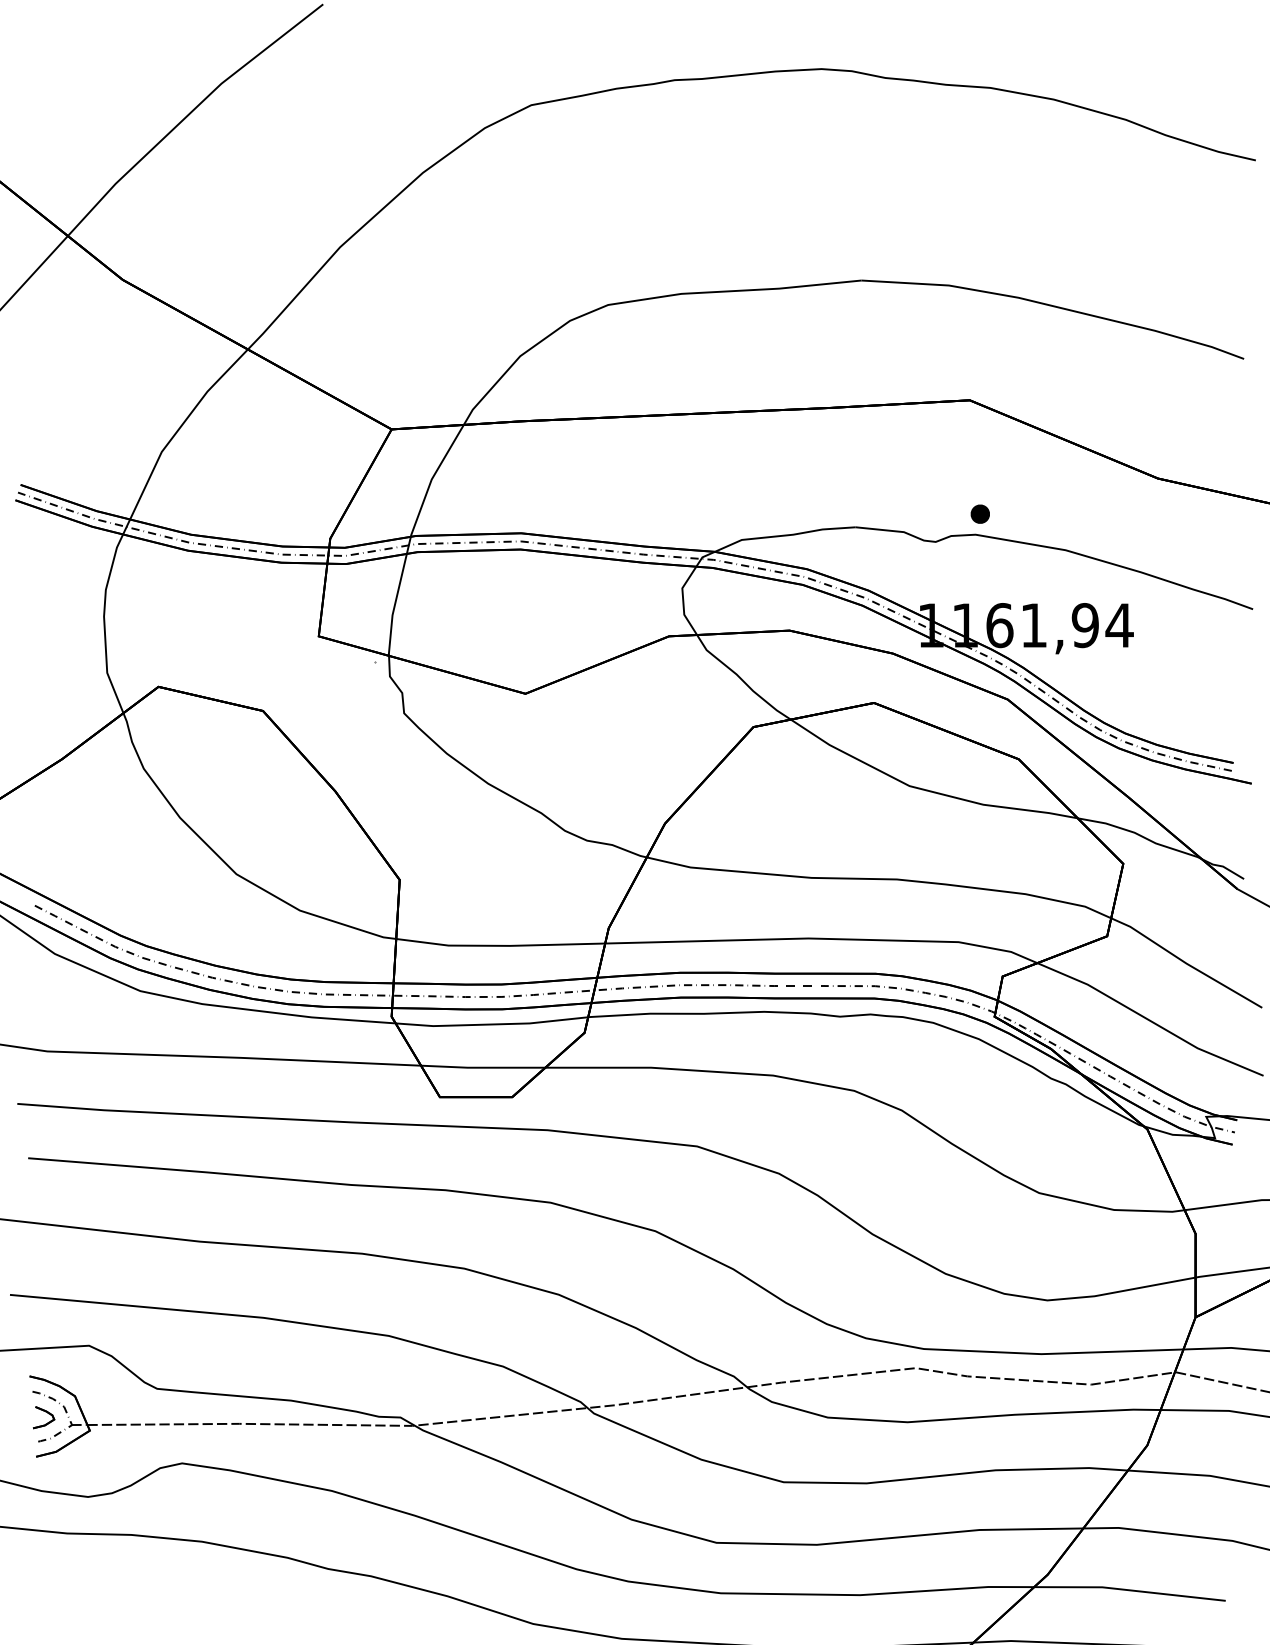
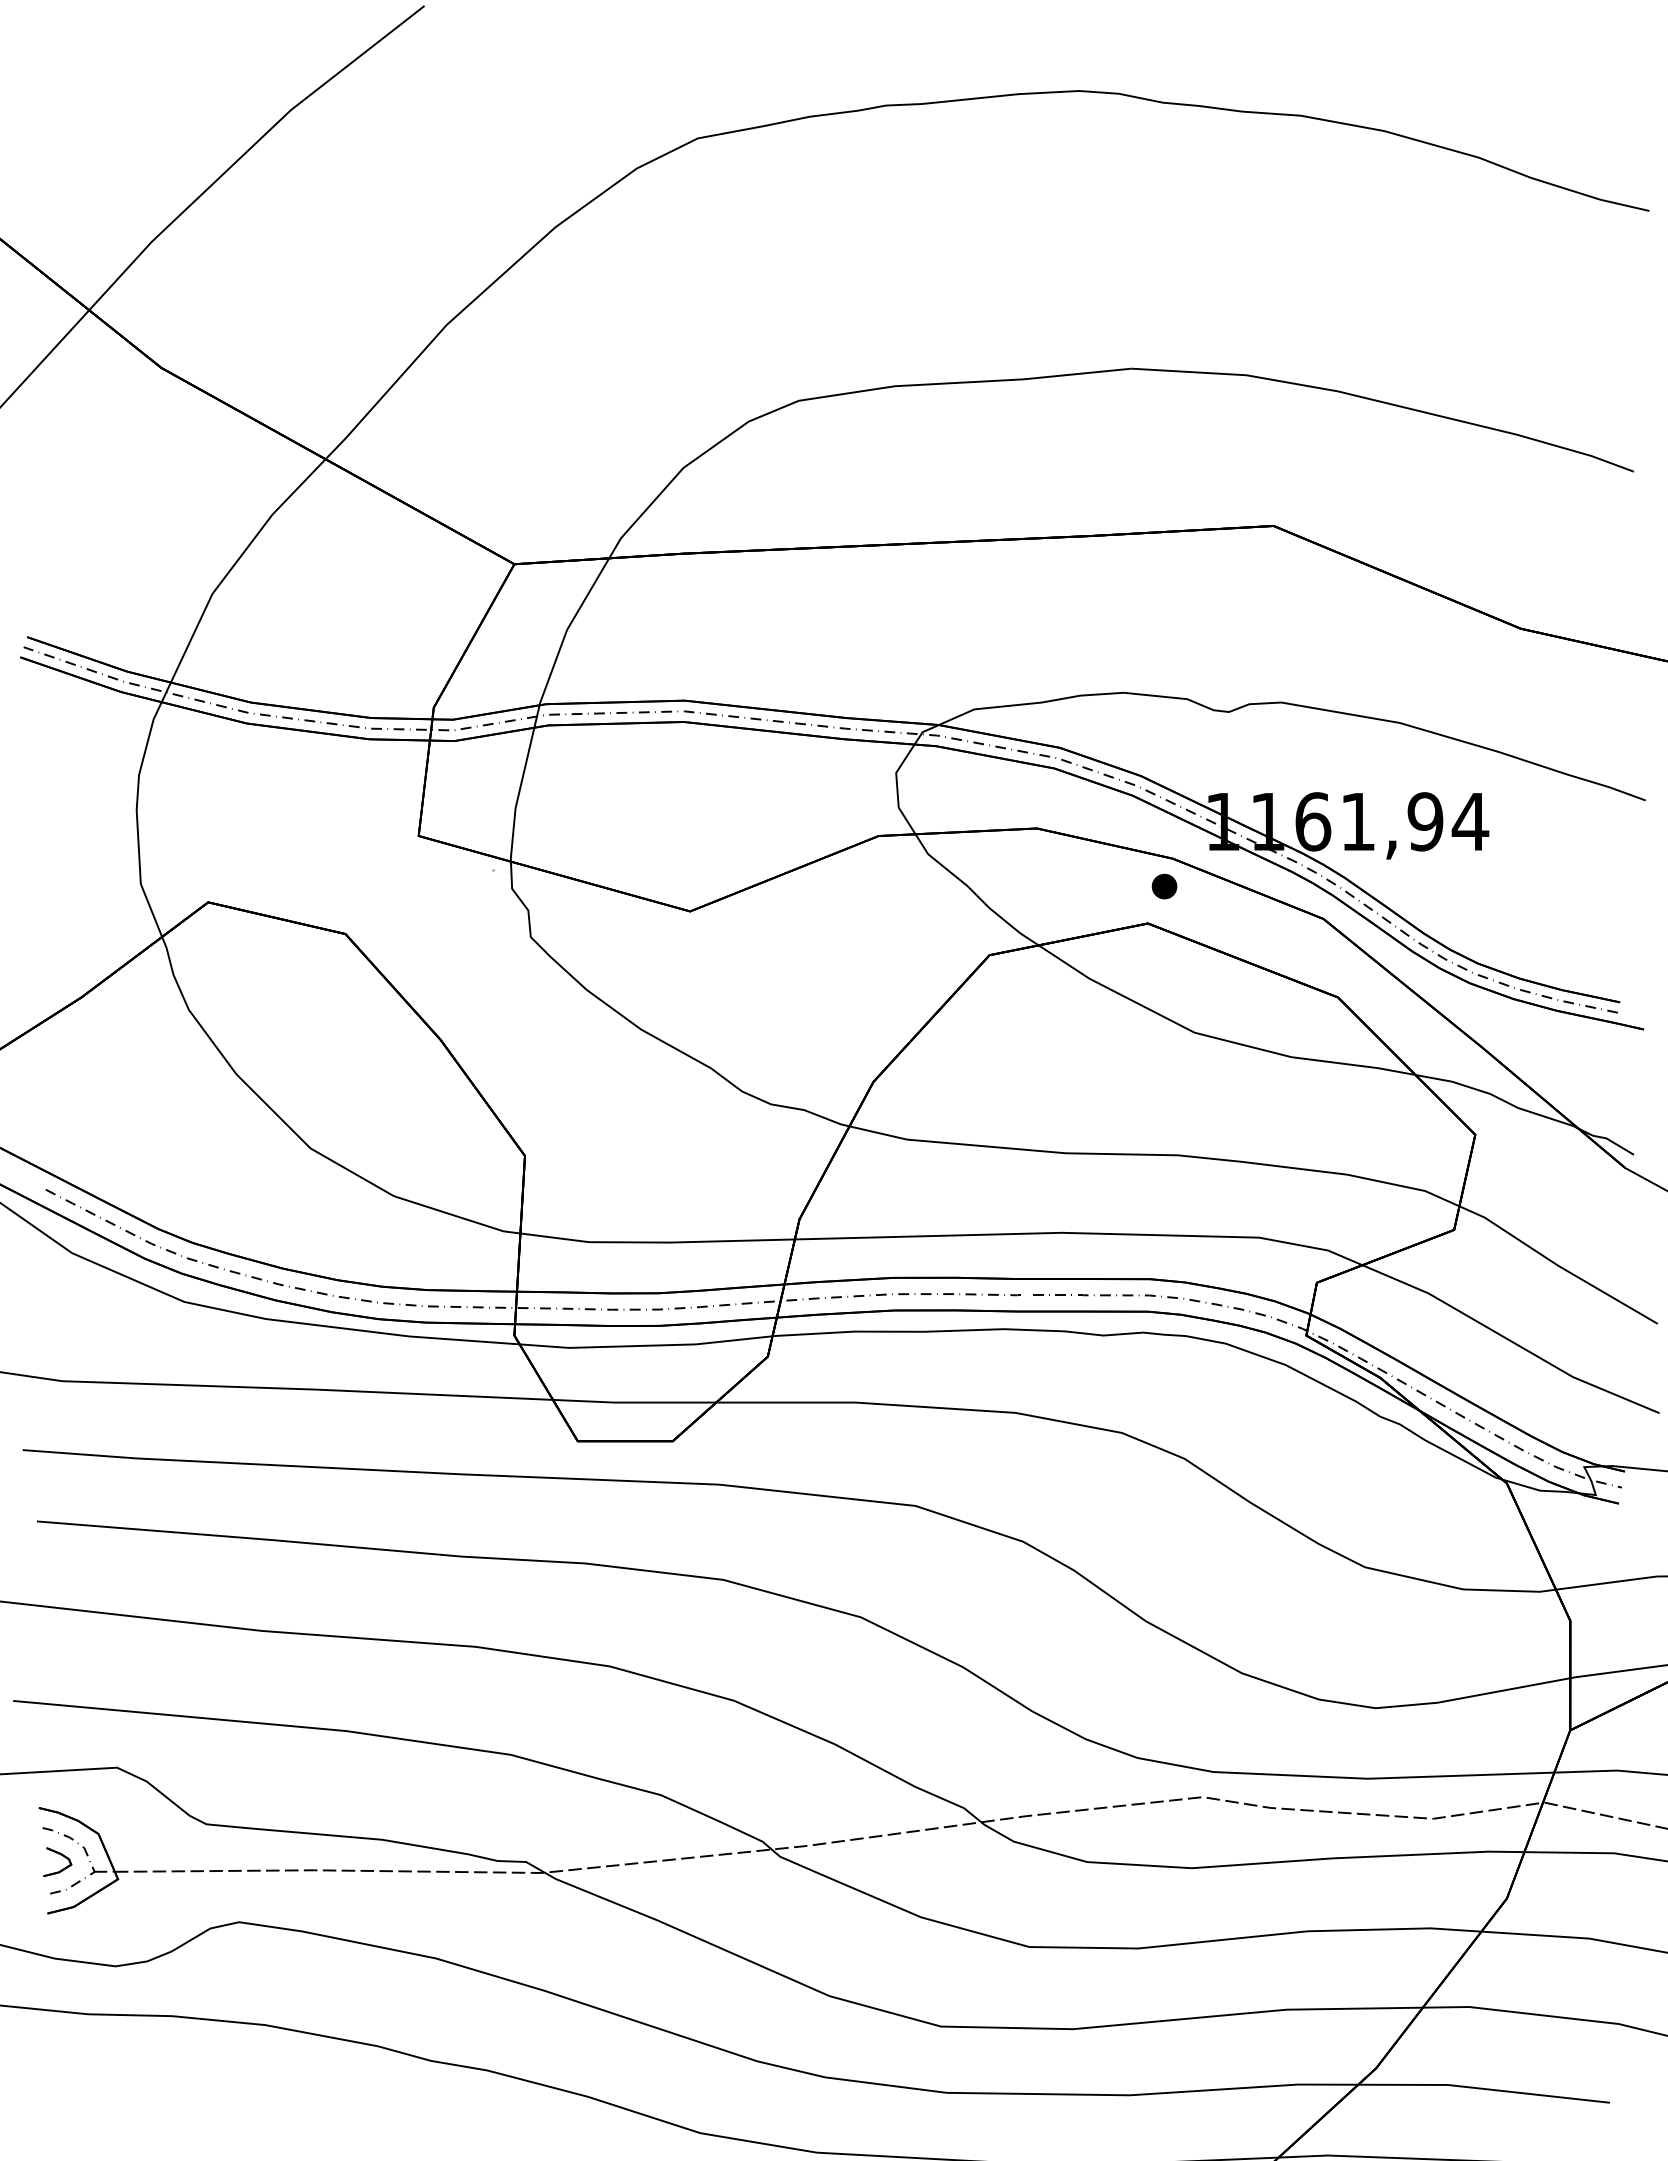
part: (980, 514) -> (1164, 886), moved

